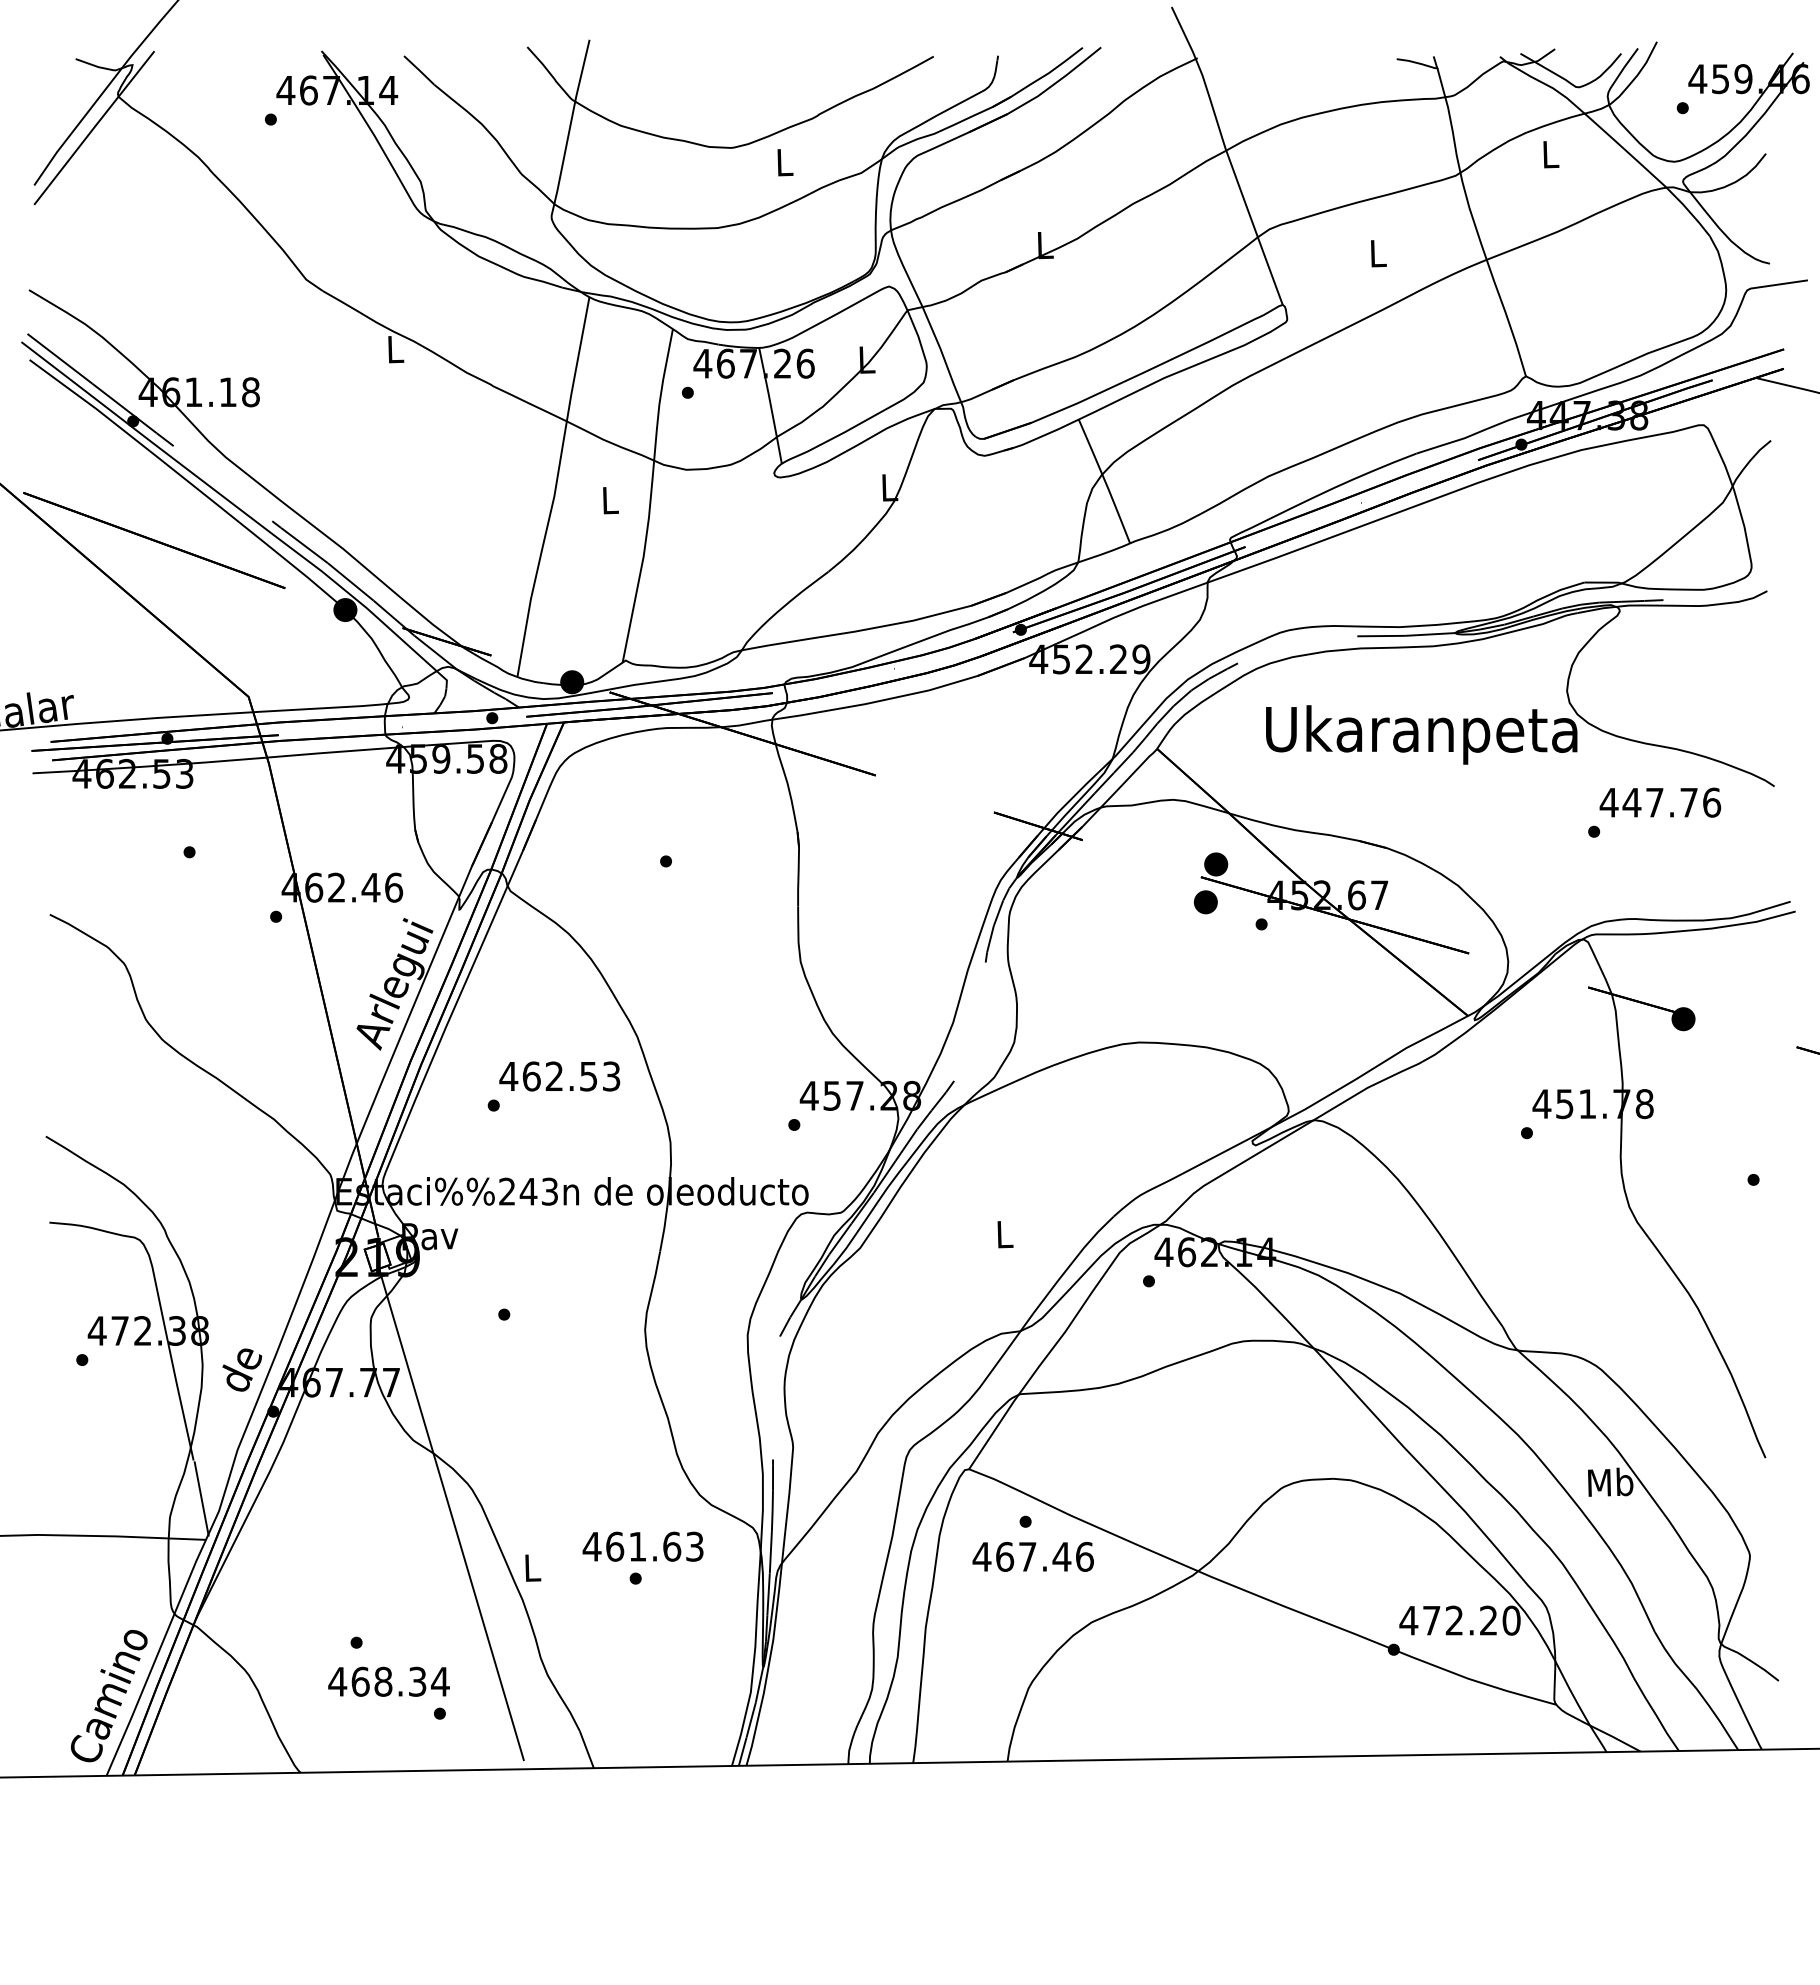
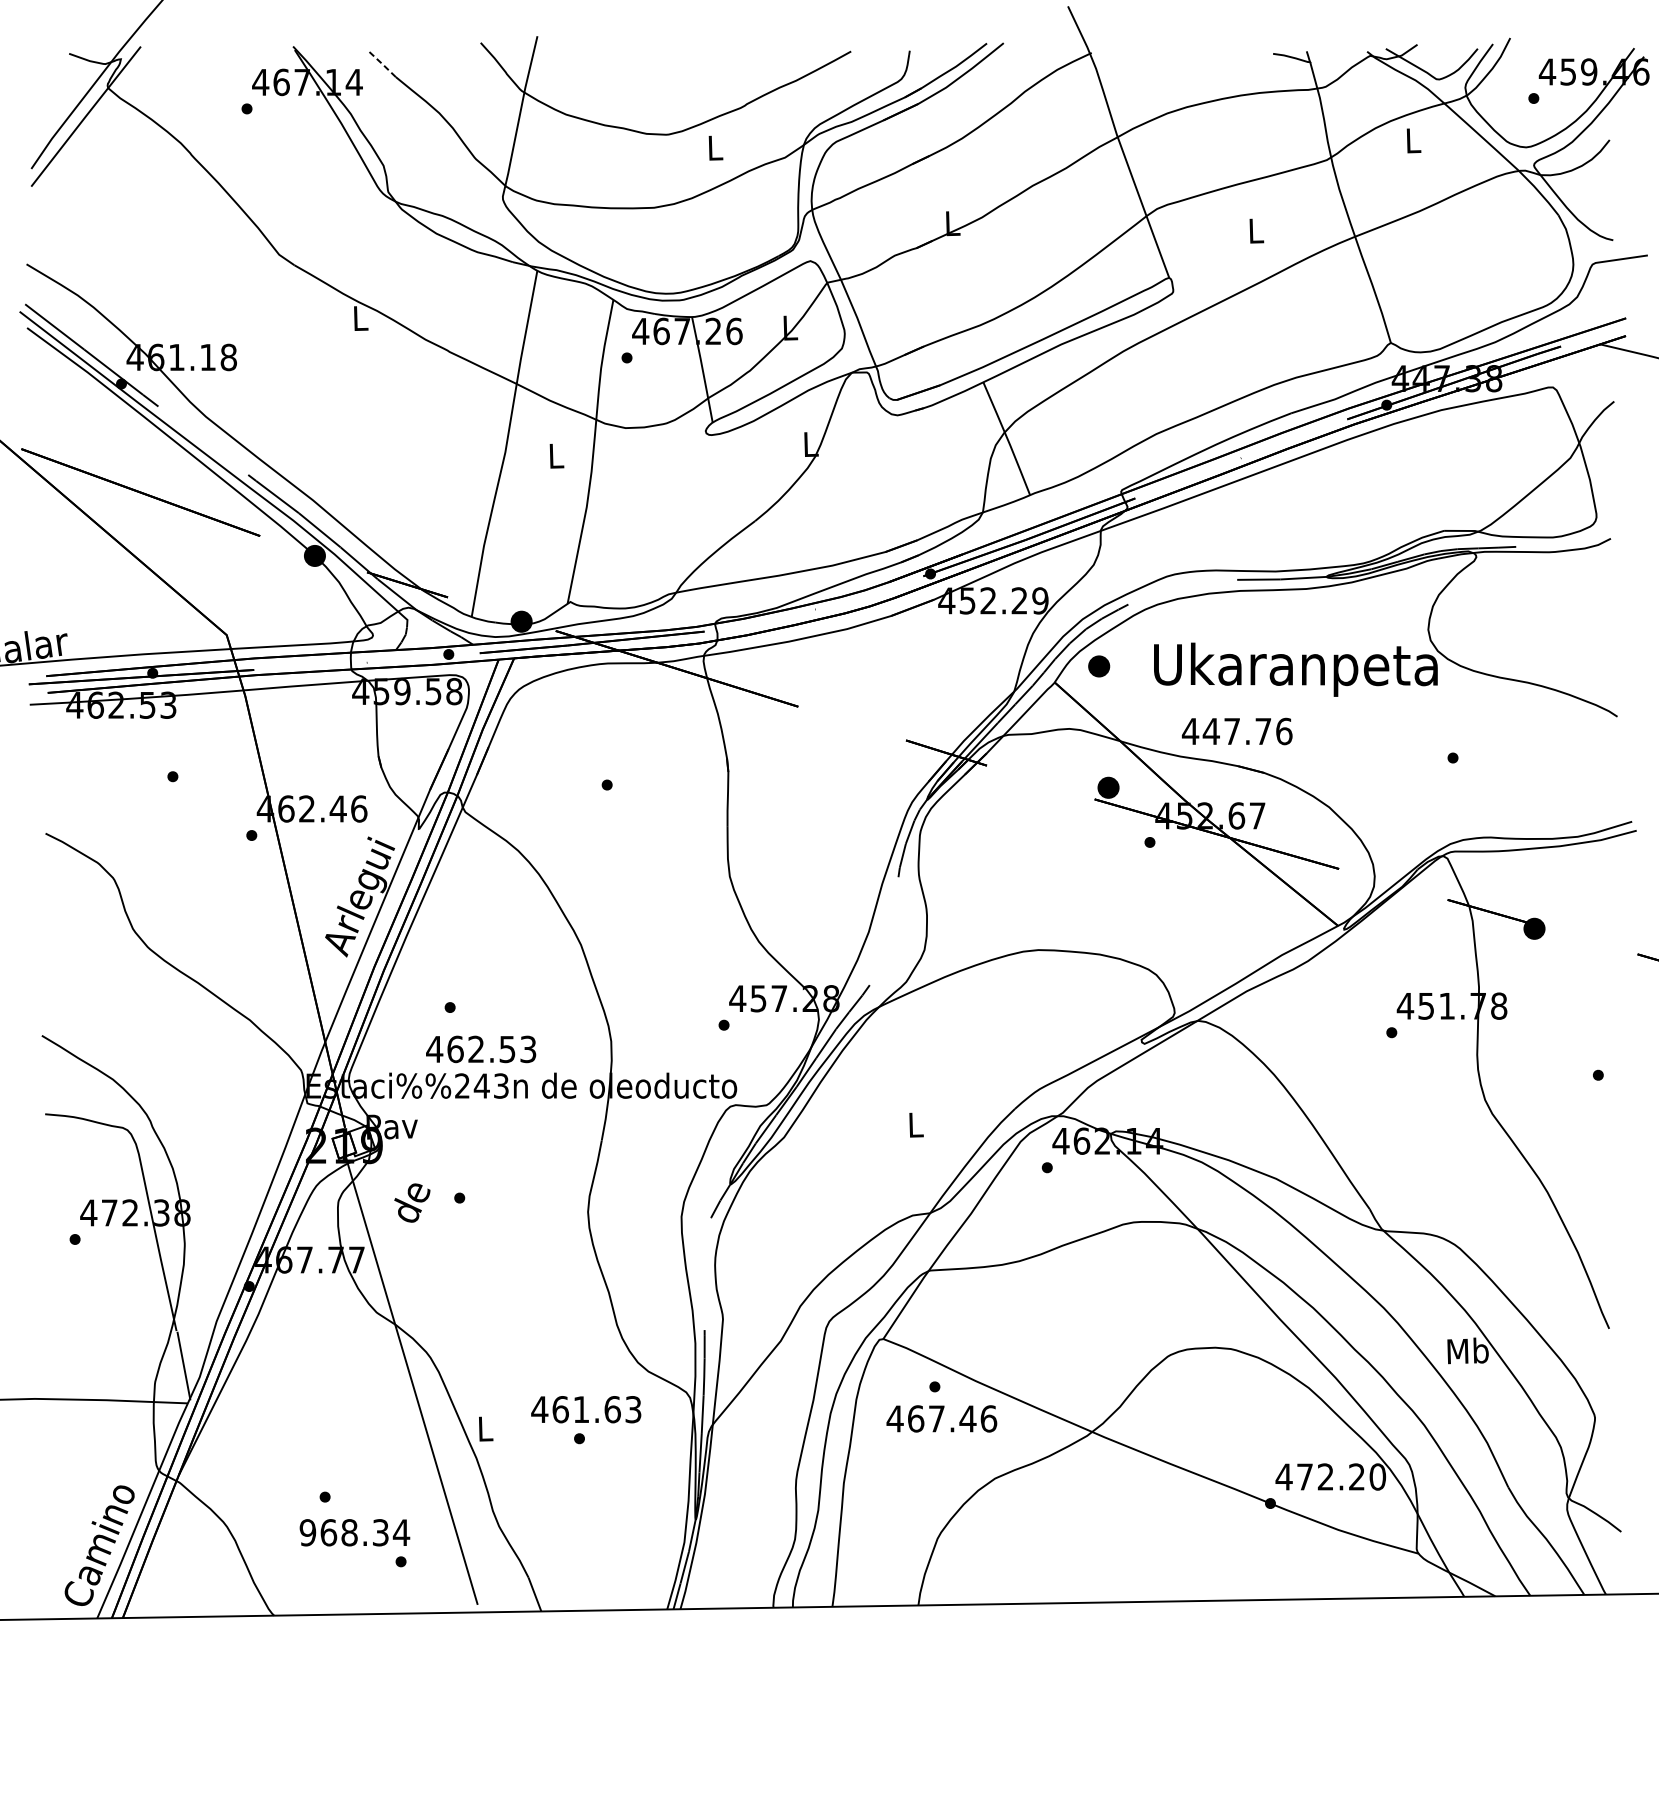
line: (419, 70) -> (382, 64), solid -> dashed
text: (1660, 802) -> (1237, 731), moved
part: (1205, 902) -> (1098, 666), moved
text: (559, 1076) -> (480, 1049), moved
text: (242, 1369) -> (412, 1202), moved
text: (337, 1681) -> (307, 1532), 468.34 -> 968.34

